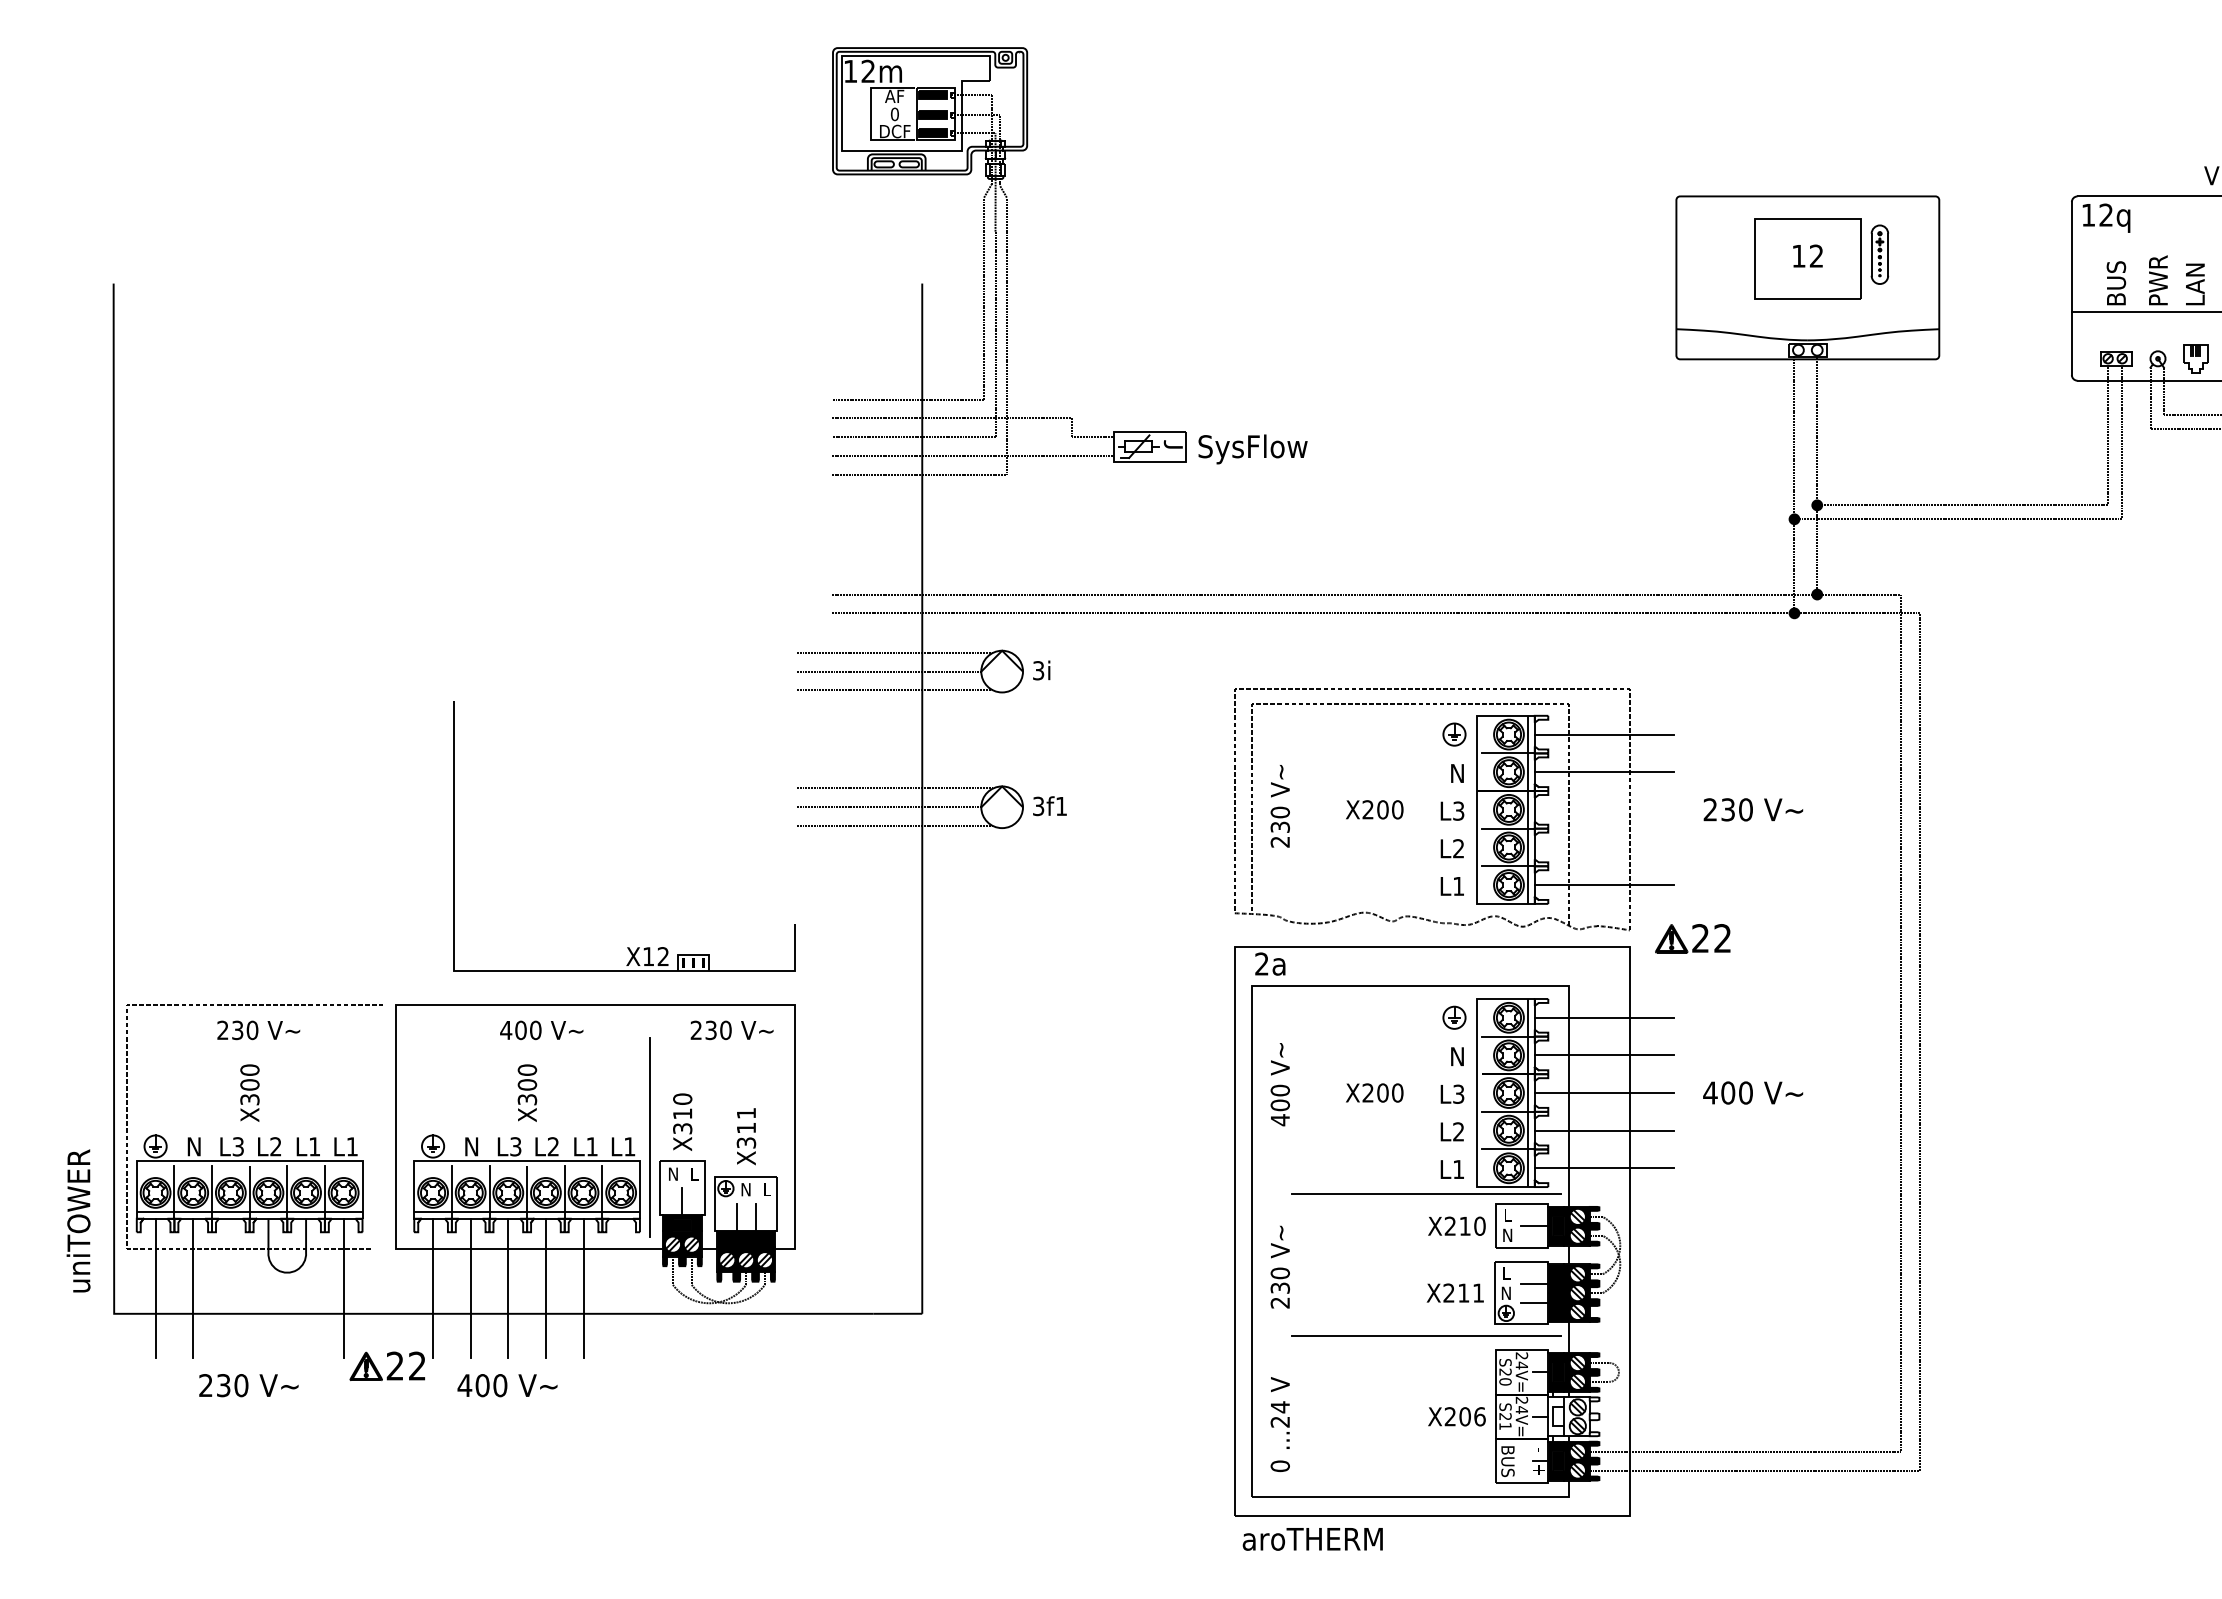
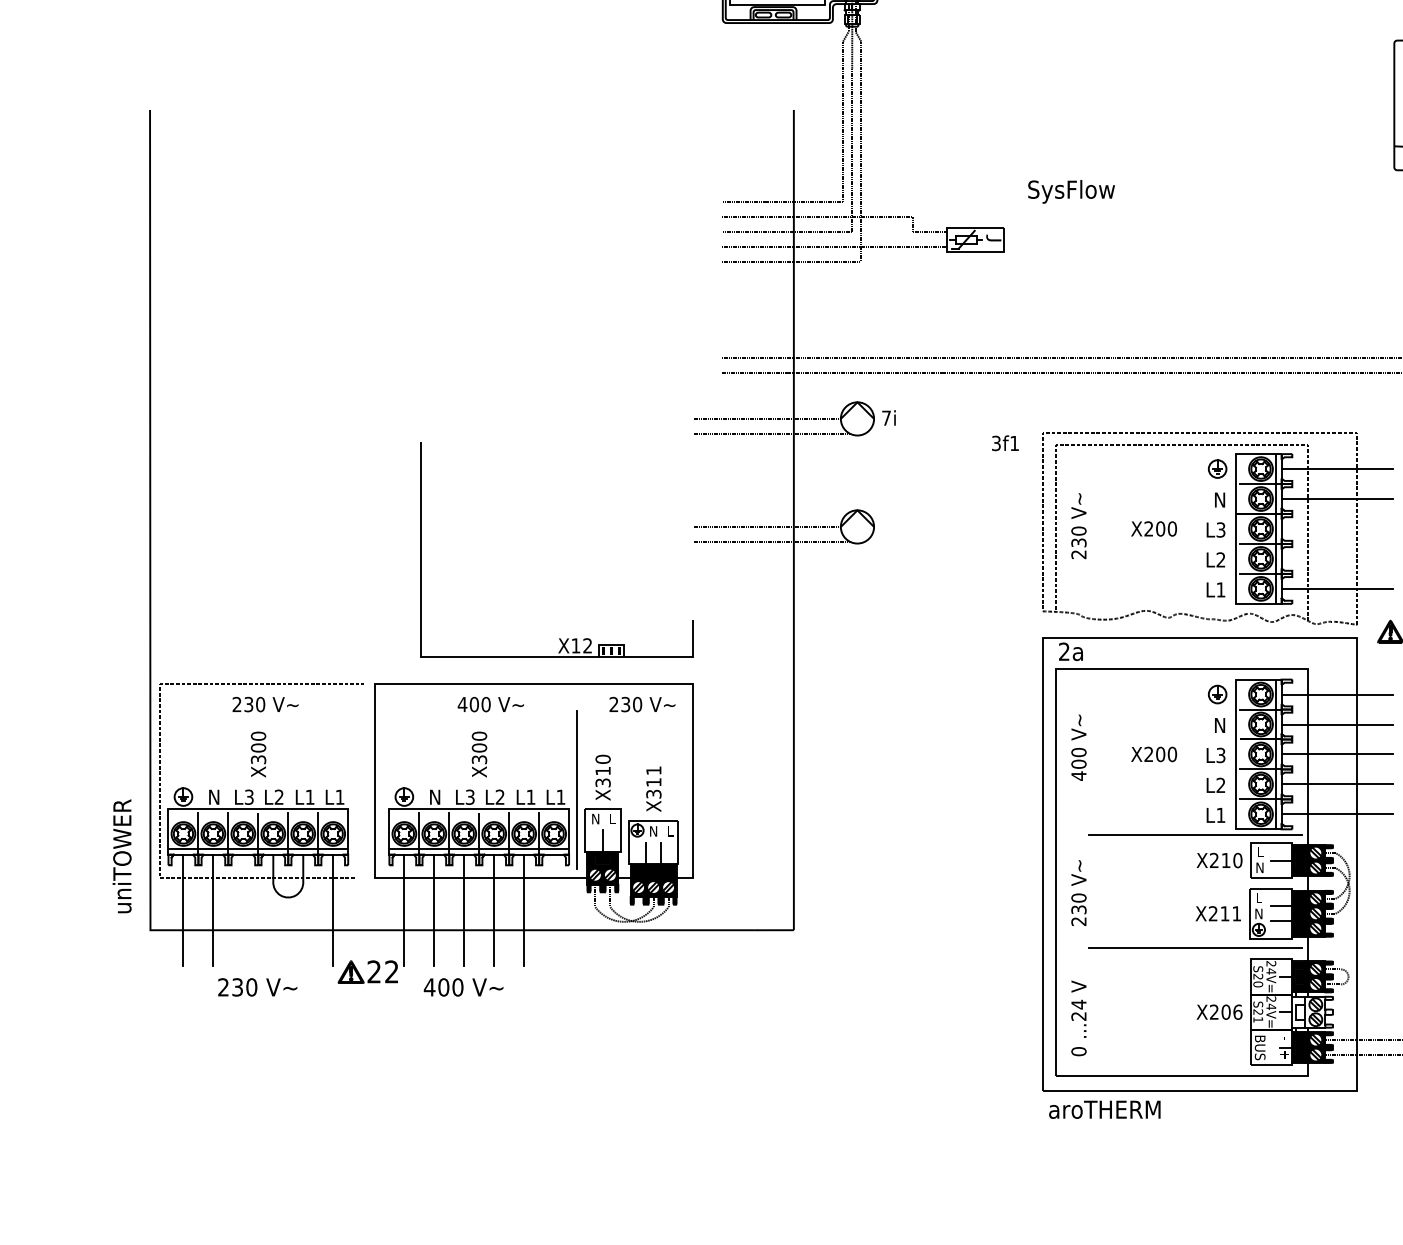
text: (1252, 449) -> (1071, 191), moved
line: (894, 652) -> (771, 403), removed
text: (1038, 670) -> (886, 418), 3i -> 7i
line: (894, 788) -> (771, 511), removed
text: (1049, 806) -> (1005, 443), moved

